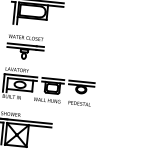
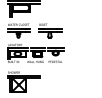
part: (76, 52) -> (50, 30), added

